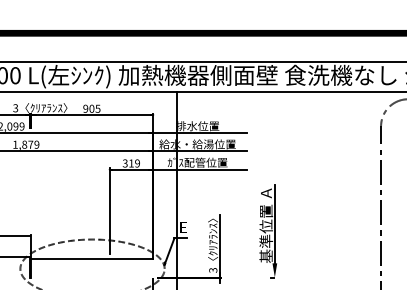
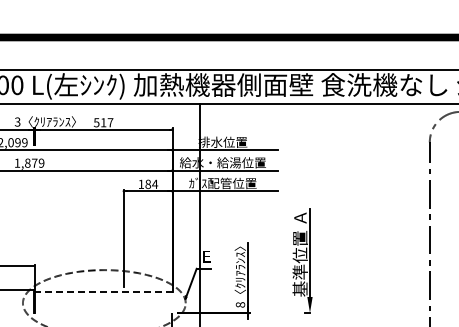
text: (91, 108) -> (103, 122), 905 -> 517
text: (131, 162) -> (148, 183), 319 -> 184
line: (91, 259) -> (103, 292), solid -> dashed
text: (213, 270) -> (240, 304), 3 -> 8

